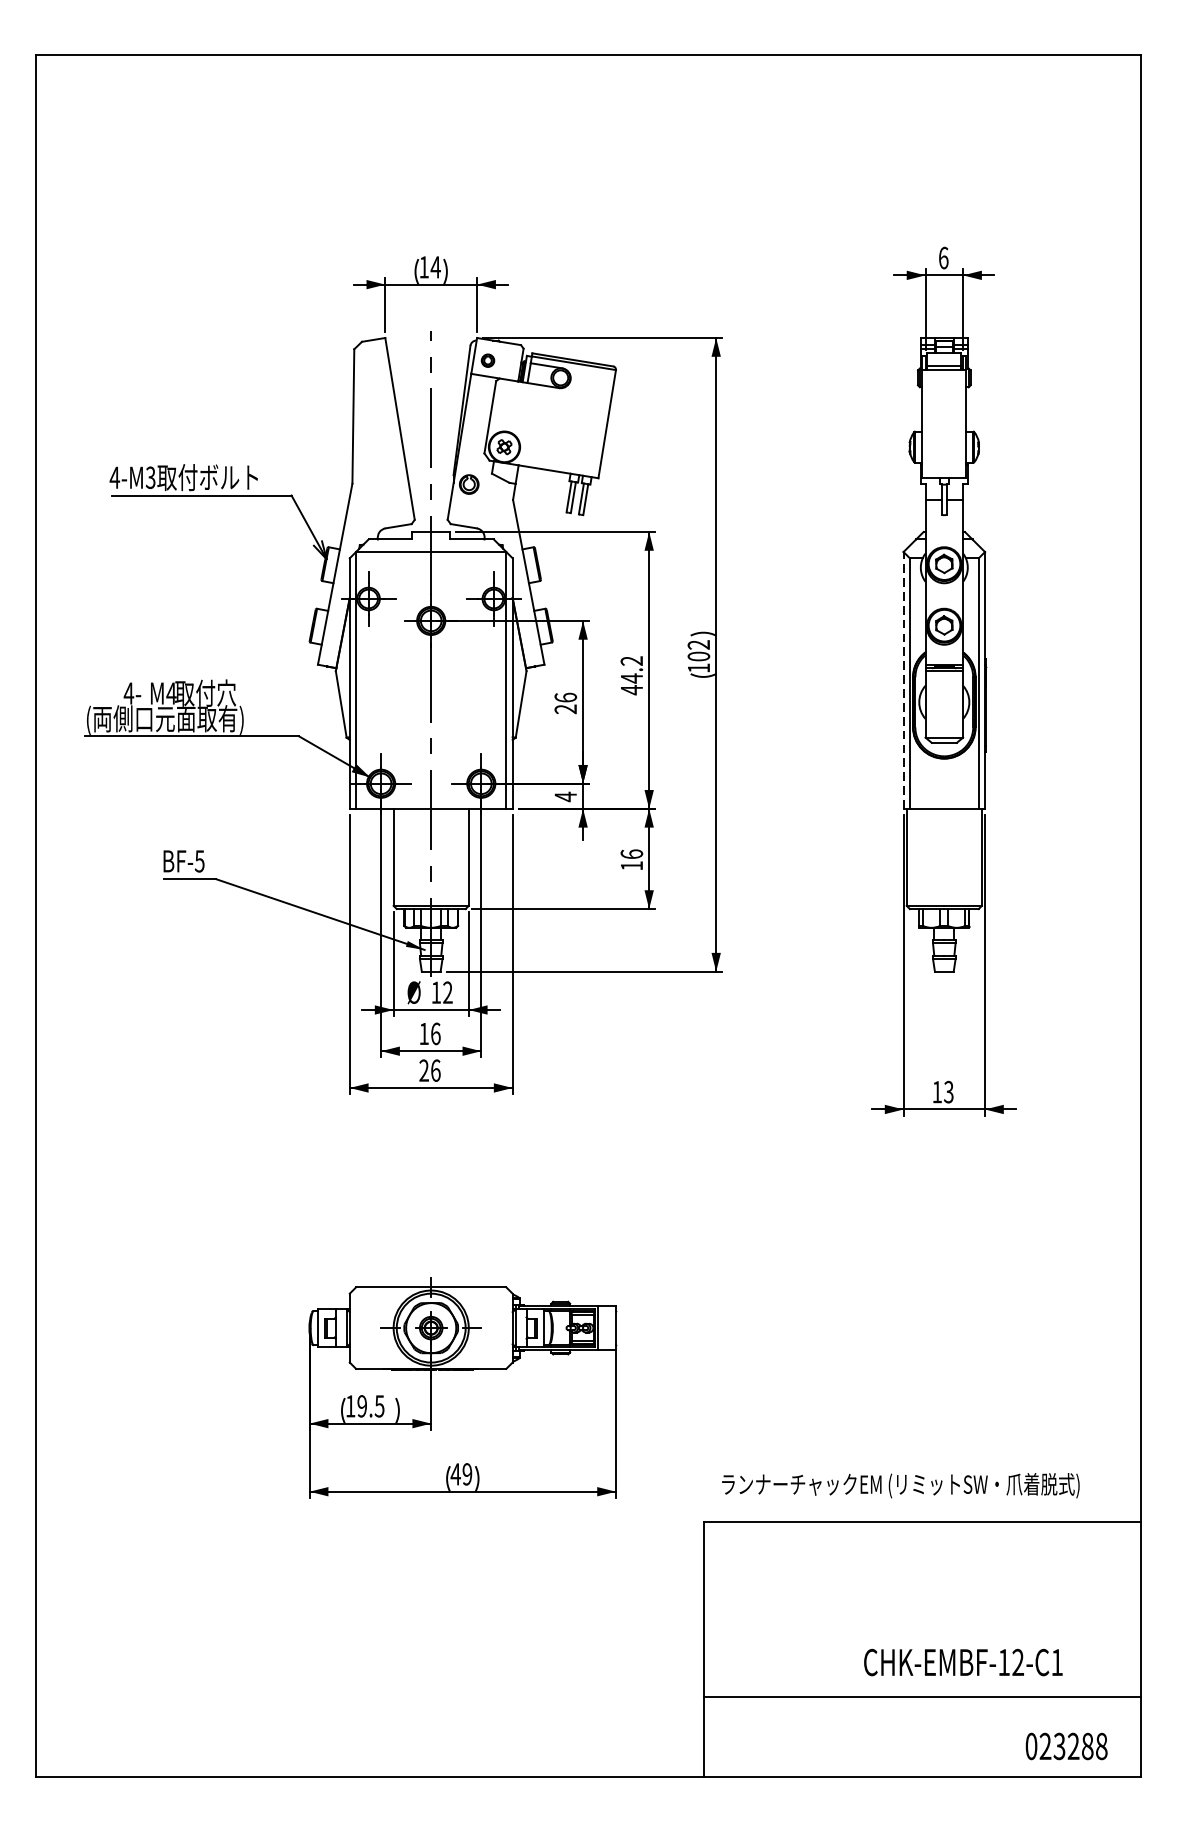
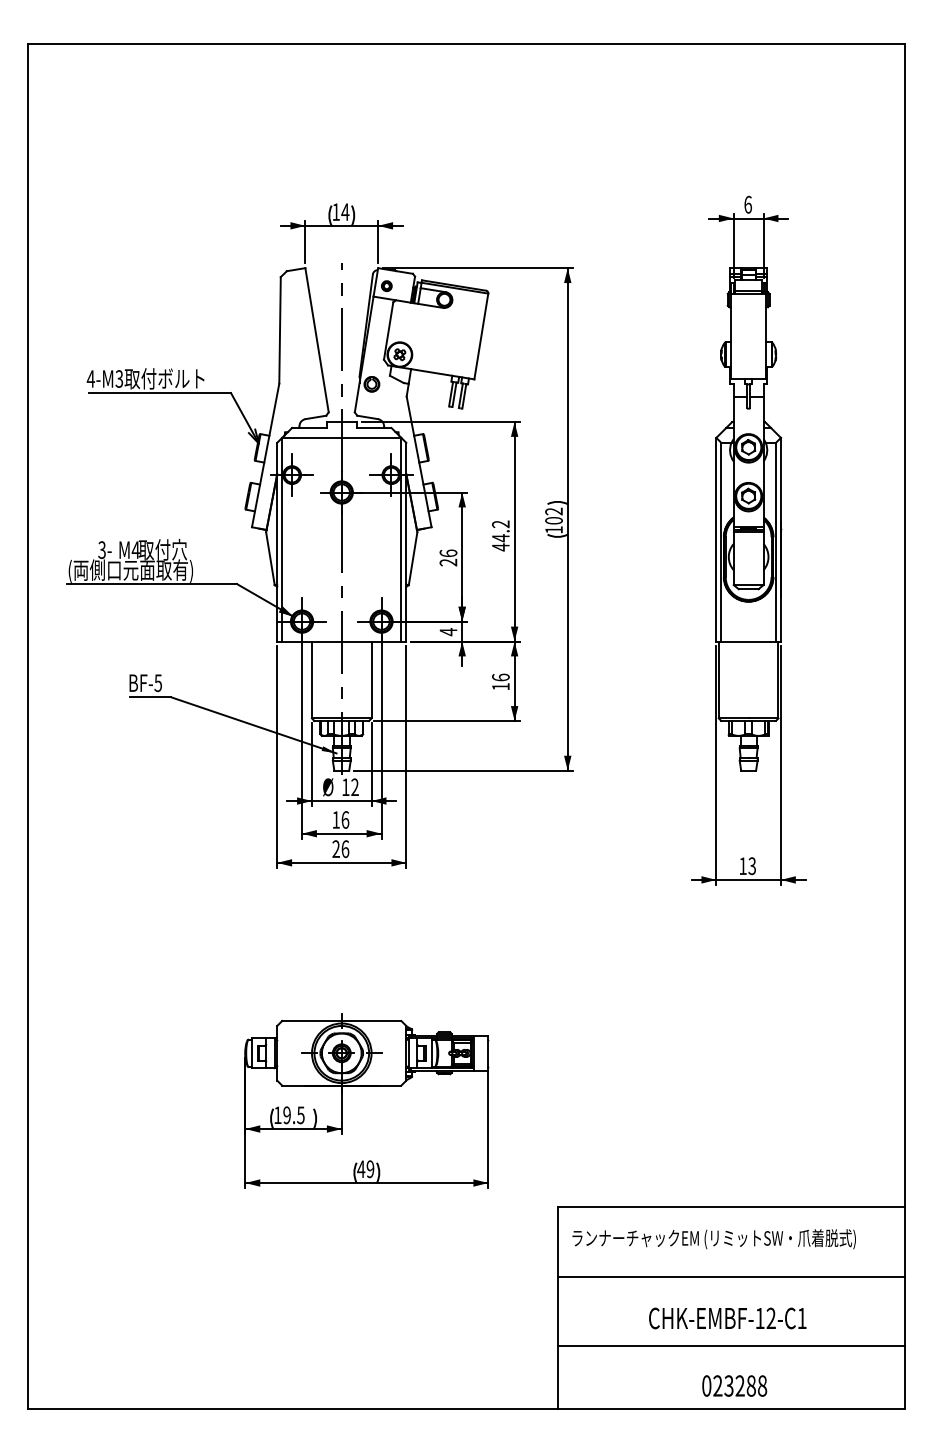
line: (903, 680) -> (716, 539), dashed -> solid
text: (129, 692) -> (102, 549), 4- -> 3-
text: (899, 1486) -> (713, 1239), moved
line: (922, 1609) -> (731, 1276), added
text: (963, 1662) -> (727, 1318), moved
text: (1066, 1745) -> (734, 1385), moved

